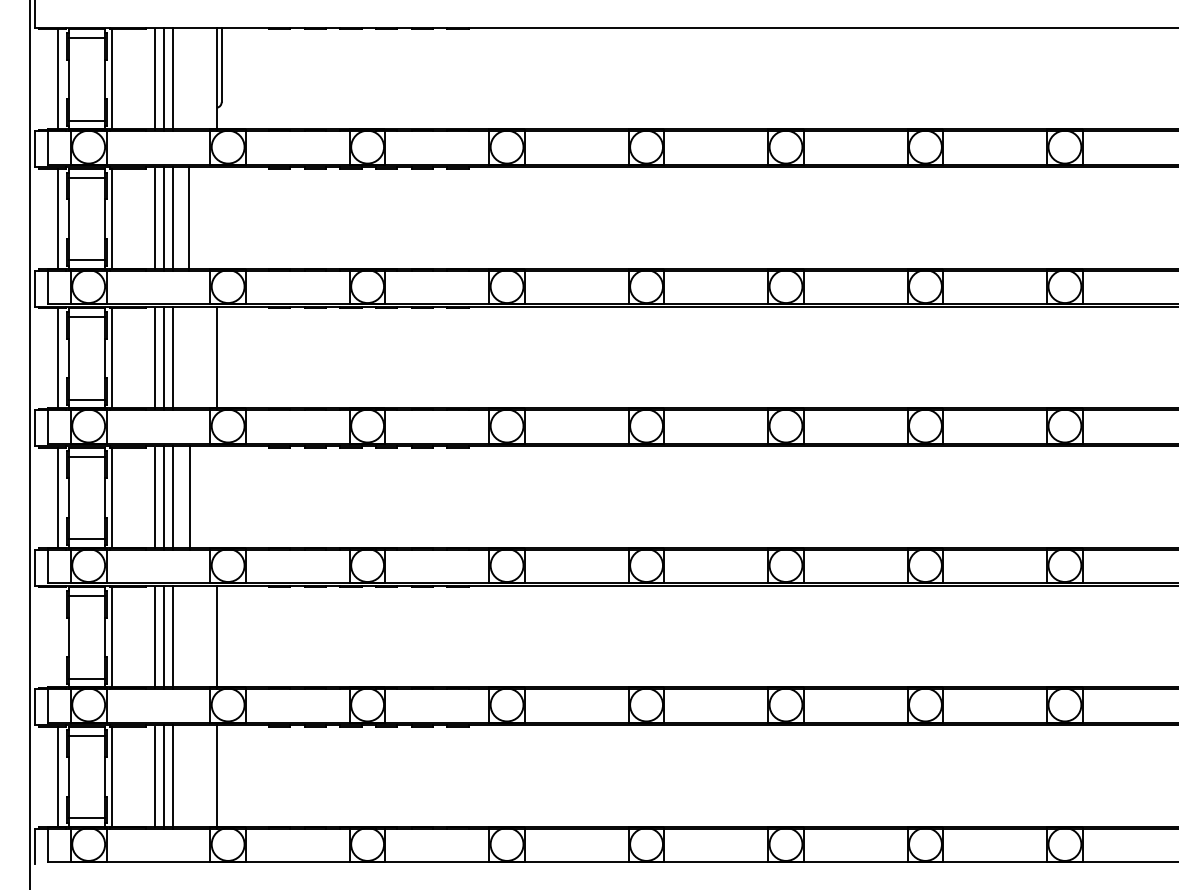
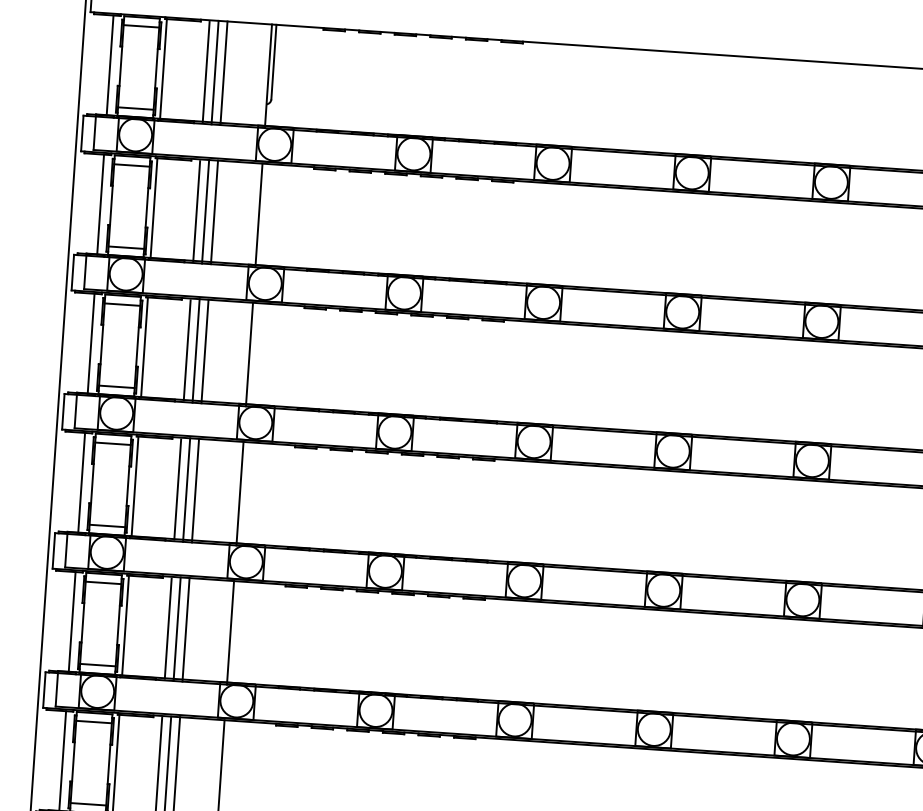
line: (189, 218) -> (259, 214), moved
line: (190, 497) -> (240, 493), moved
line: (58, 637) -> (72, 622), added

